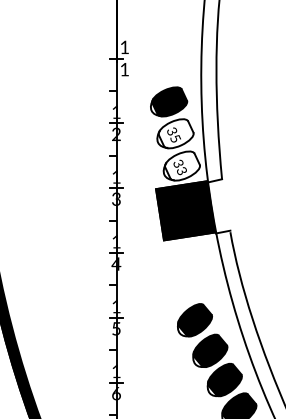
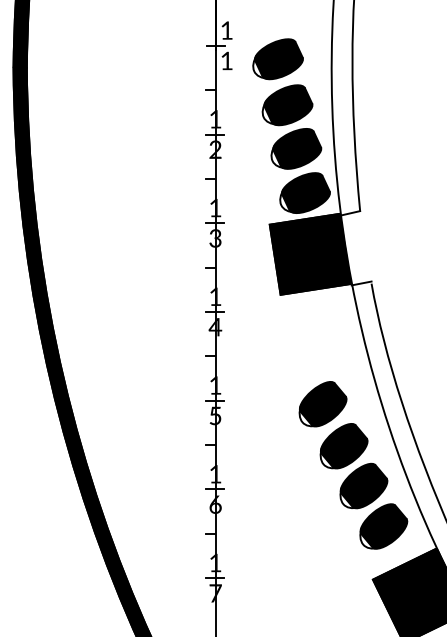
part: (161, 68) -> (277, 59), added
fill: (176, 133) -> (297, 148), added
fill: (182, 166) -> (305, 193), added

